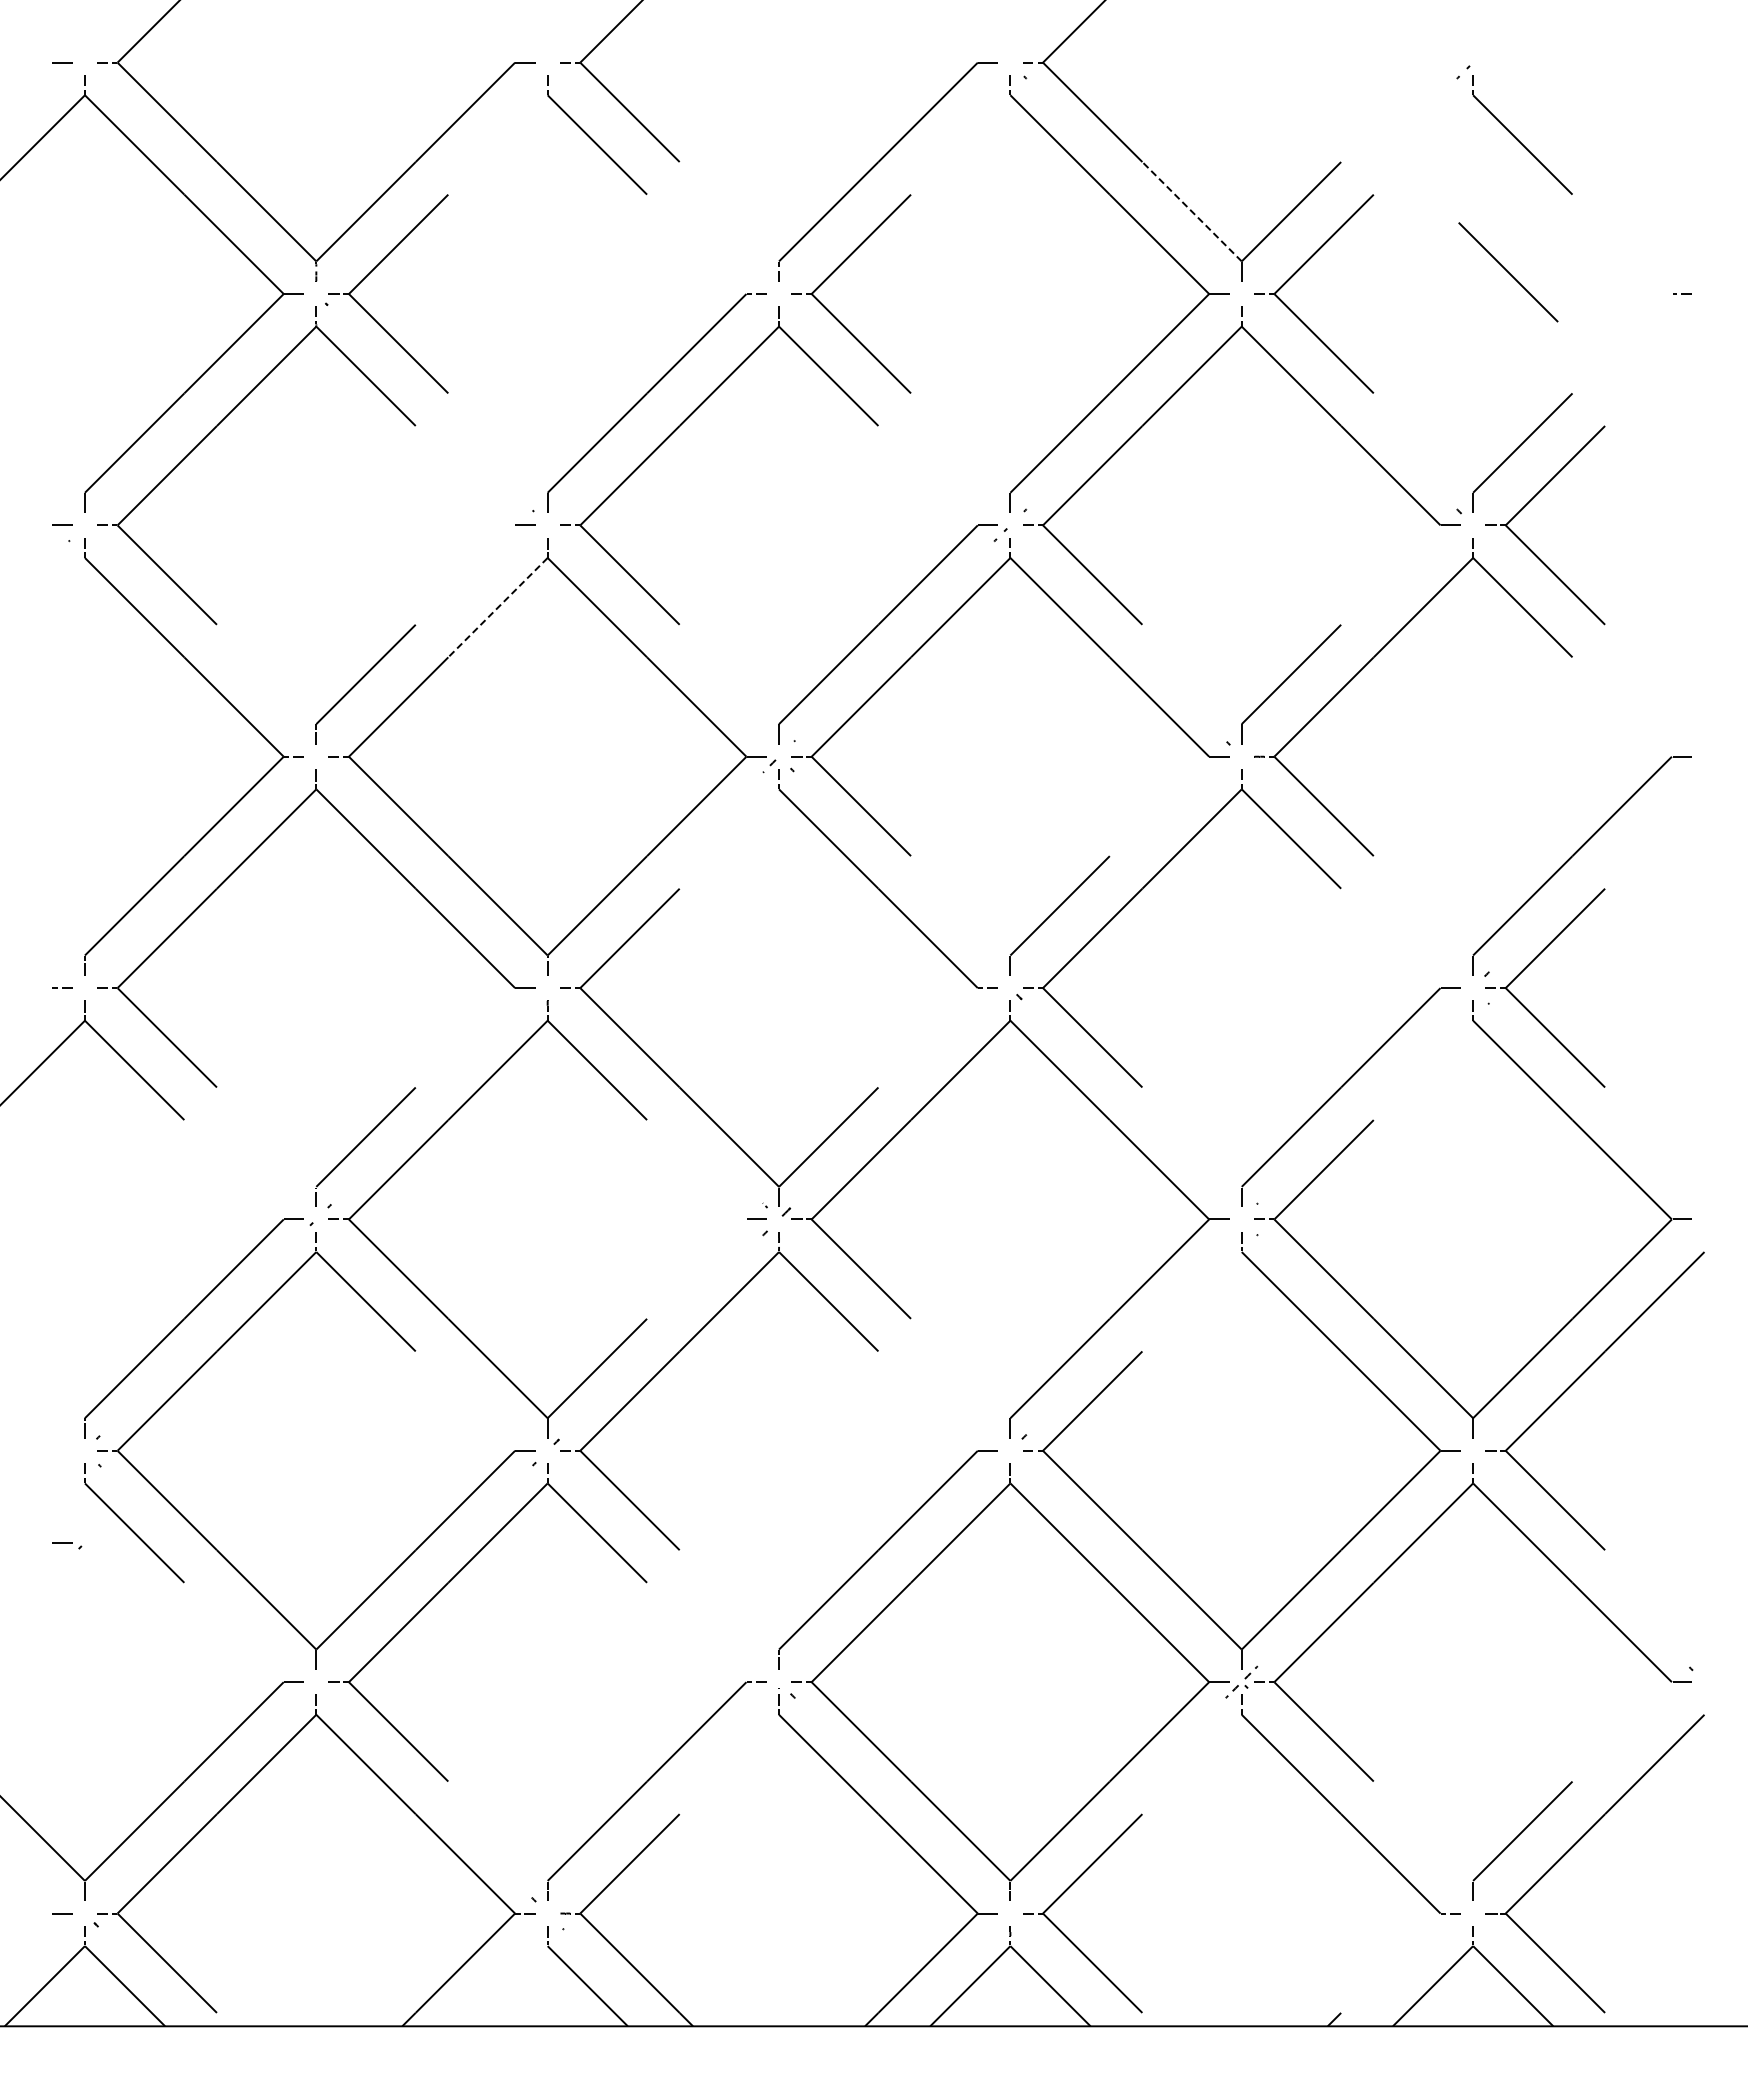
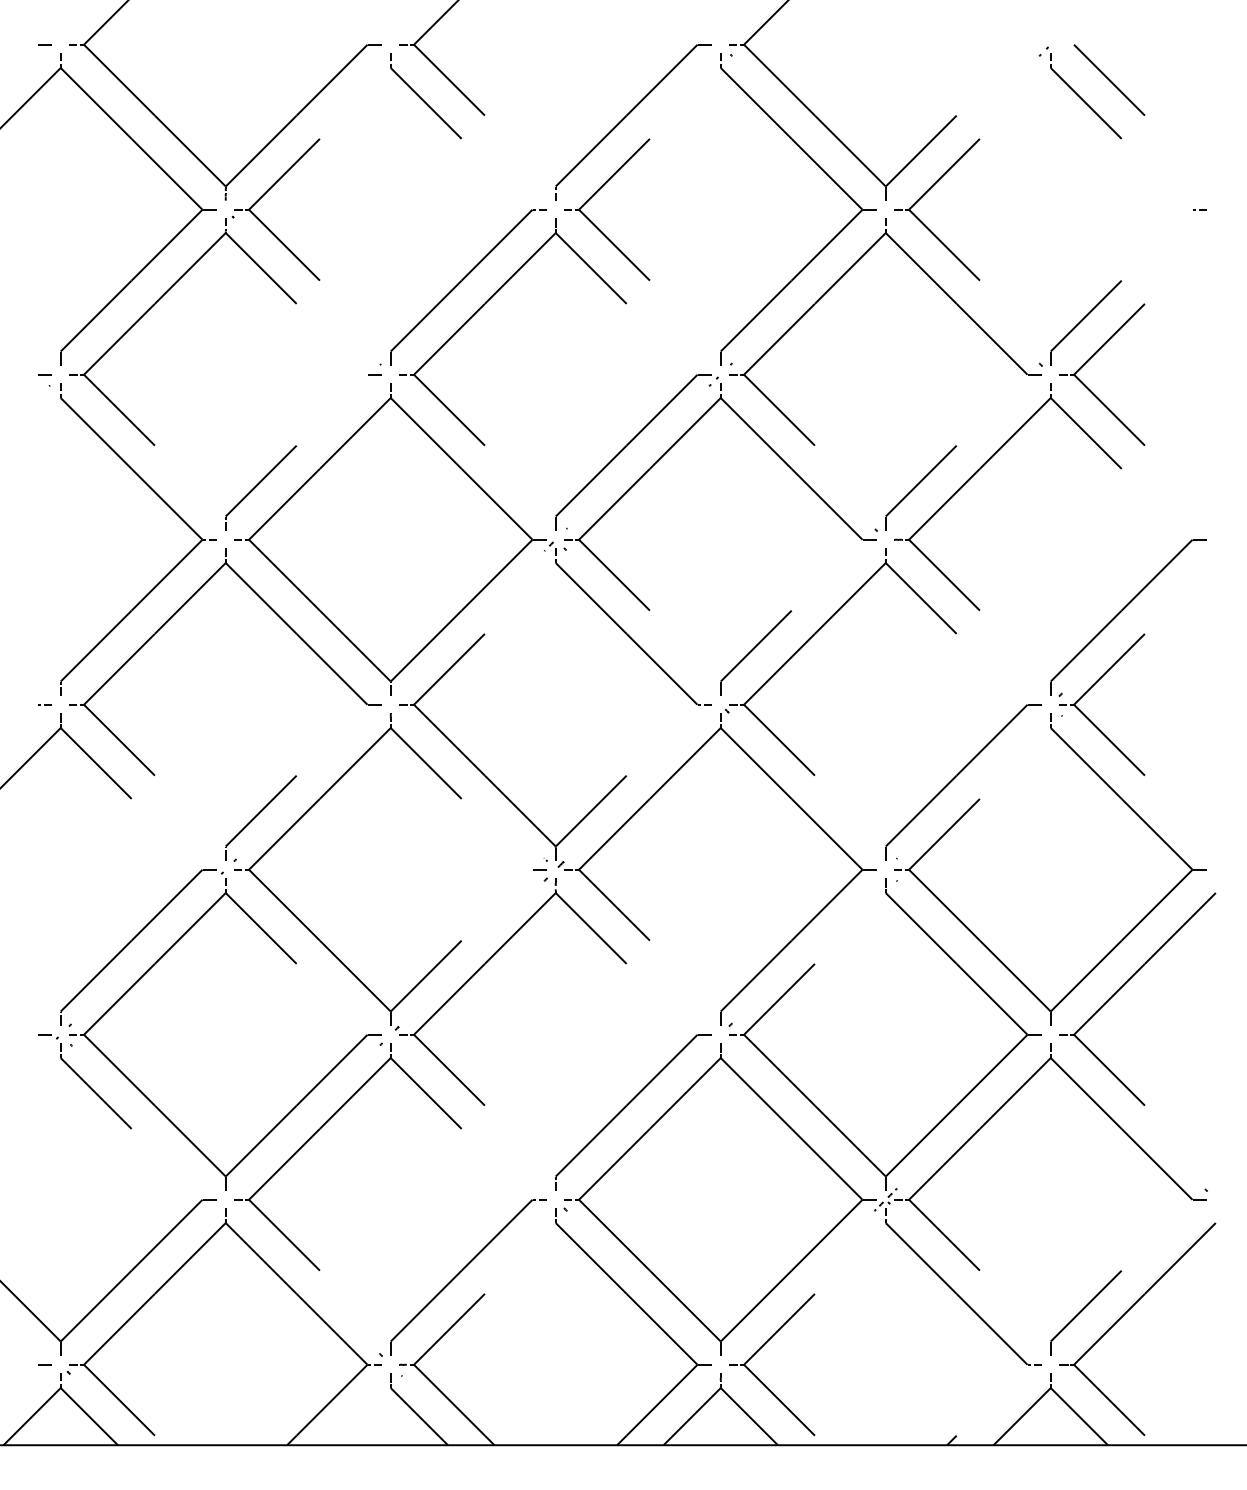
line: (1191, 211) -> (849, 150), dashed -> solid
line: (1508, 272) -> (1109, 80), moved
line: (497, 608) -> (354, 434), dashed -> solid
part: (67, 1545) -> (48, 1036), moved

